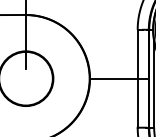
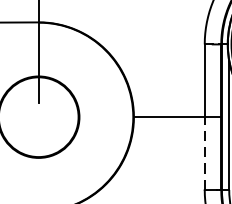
line: (137, 102) -> (204, 152), solid -> dashed

